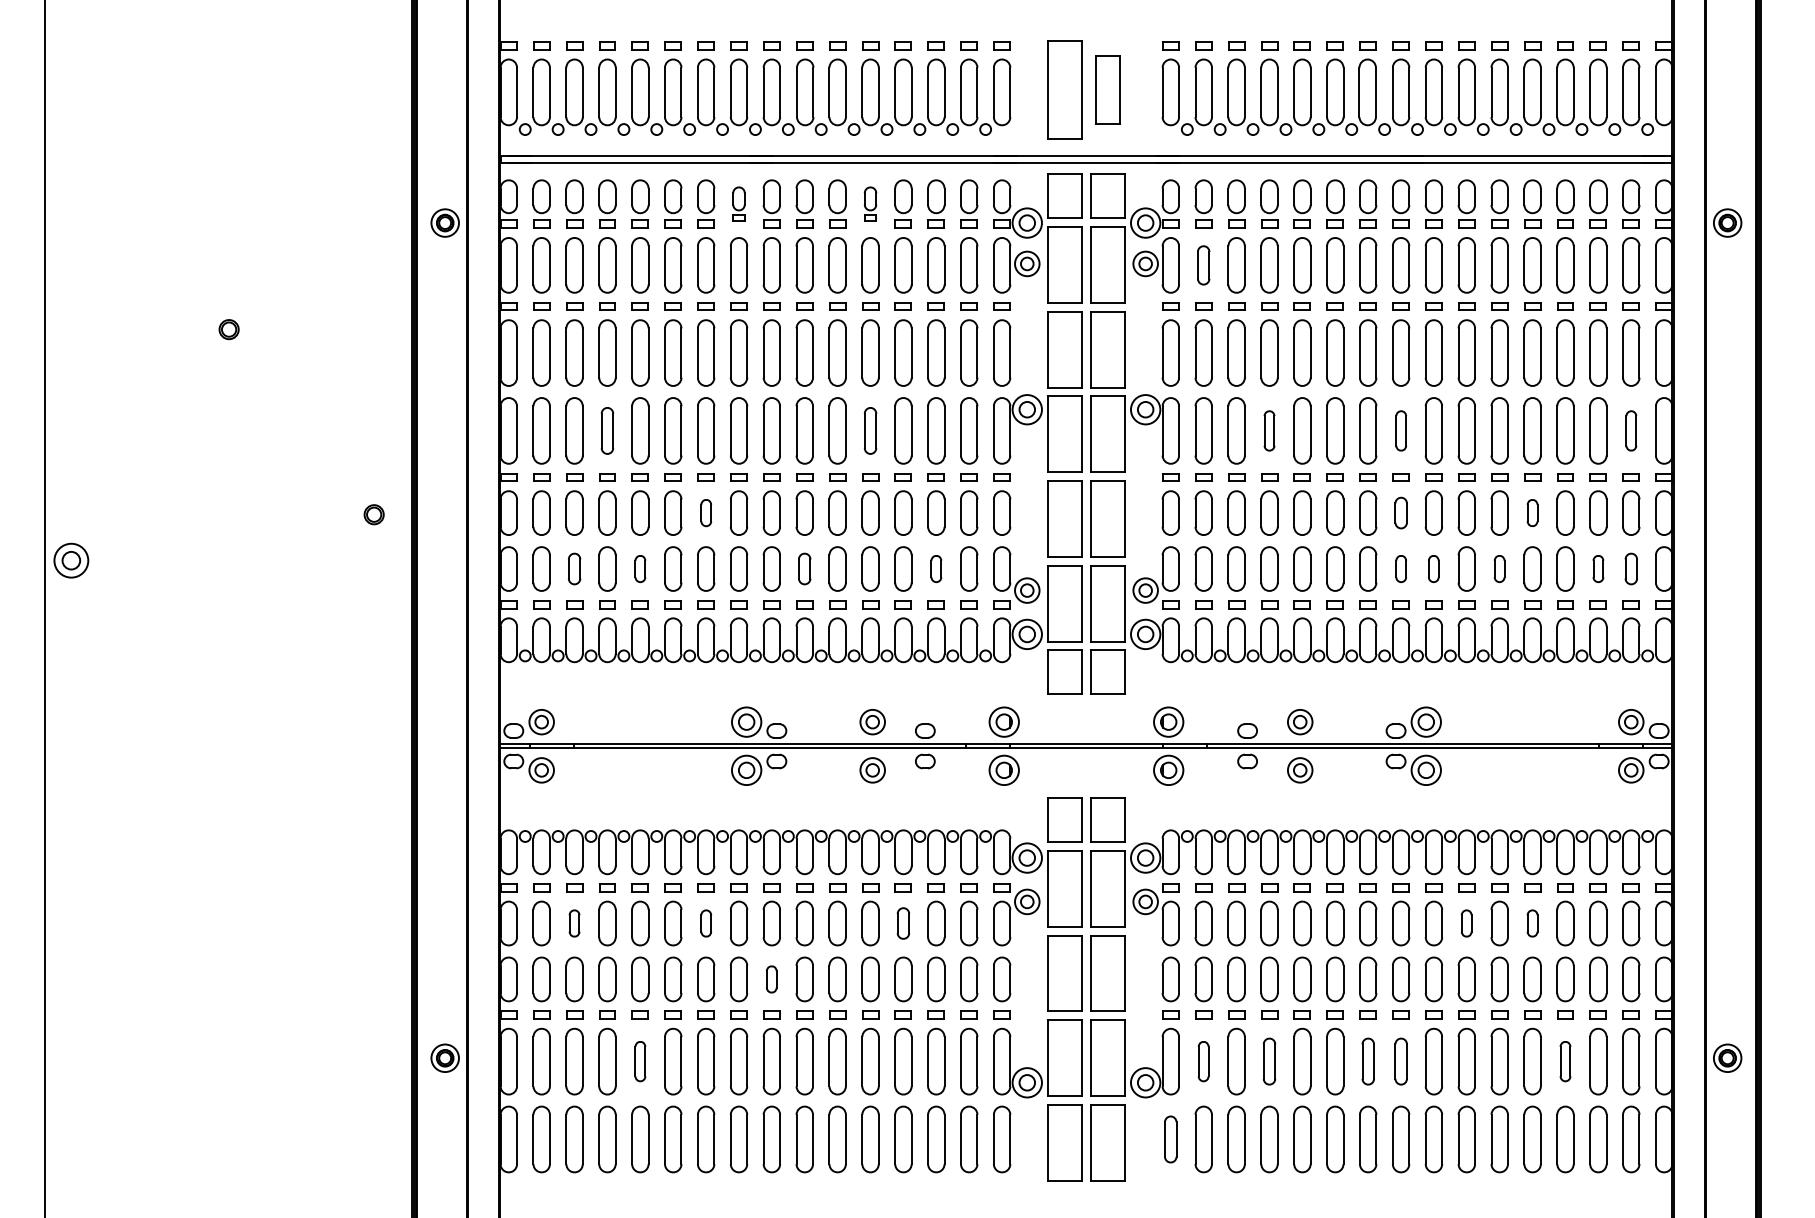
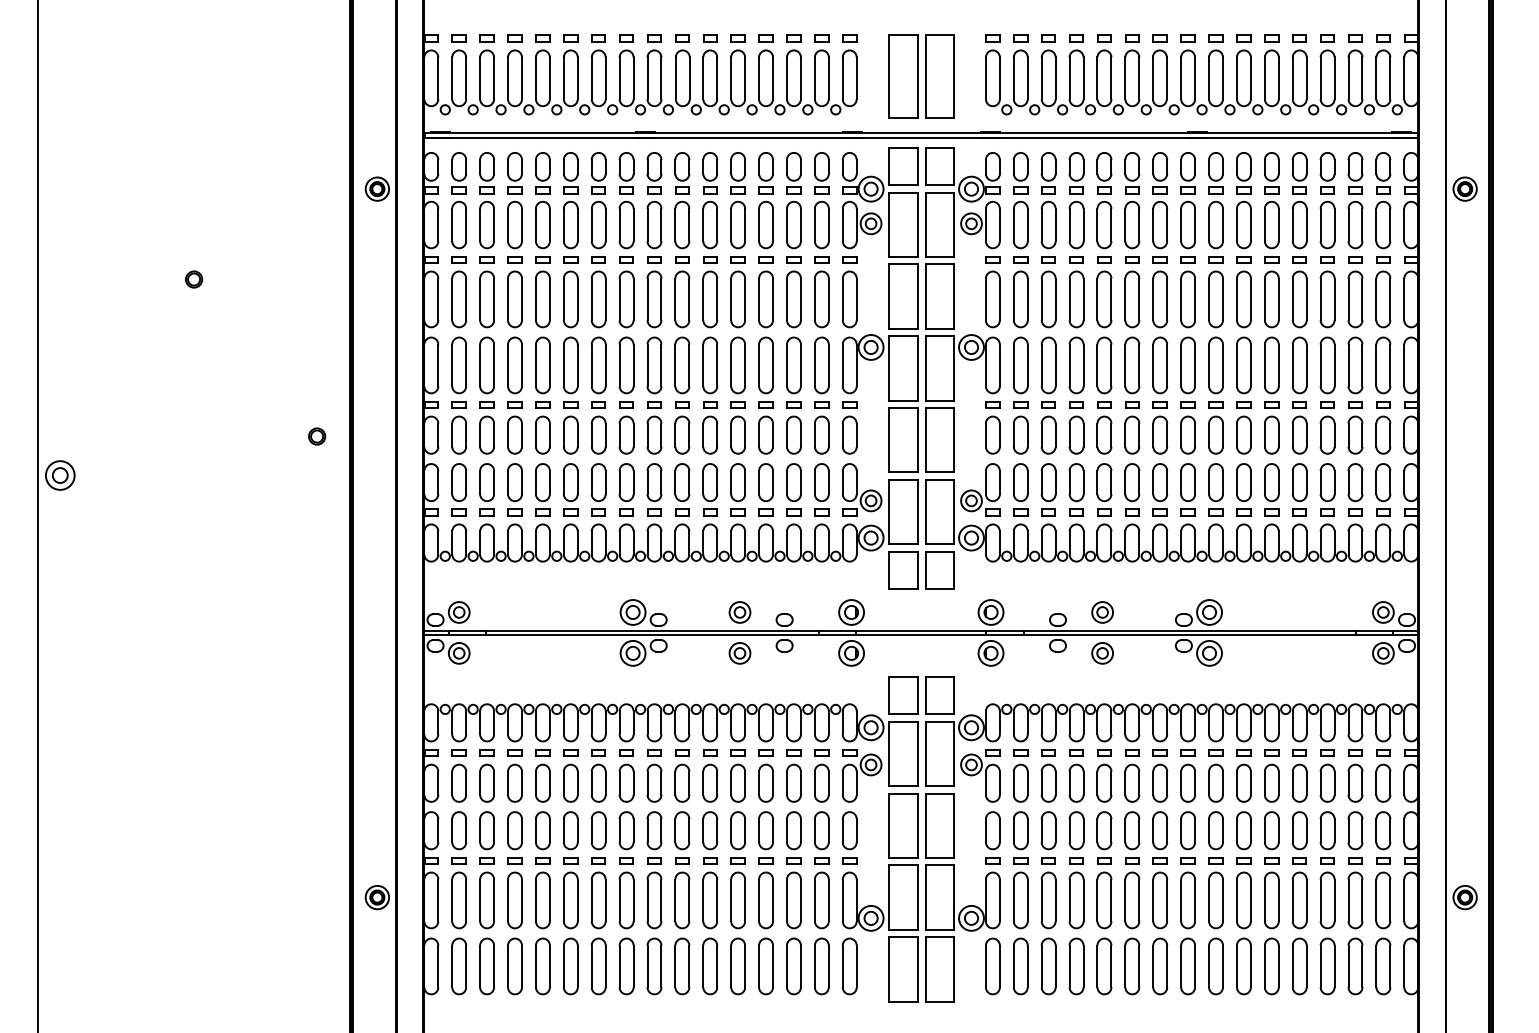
part: (1107, 89) -> (939, 75), size x1.43
part: (738, 203) -> (626, 172), size x1.43
part: (870, 203) -> (738, 172), size x1.43
part: (1203, 265) -> (1020, 225), size x1.43
part: (607, 430) -> (515, 365), size x1.43
part: (870, 430) -> (738, 365), size x1.43
part: (1269, 430) -> (1076, 365), size x1.67
part: (1401, 430) -> (1188, 365), size x1.67
part: (1631, 430) -> (1383, 365), size x1.67
part: (706, 512) -> (599, 434), size x1.67
part: (1401, 512) -> (1188, 434), size x1.43
part: (1532, 512) -> (1299, 434), size x1.67
part: (574, 568) -> (487, 482), size x1.43
part: (640, 568) -> (543, 482), size x1.67
part: (804, 568) -> (682, 482), size x1.43
part: (936, 568) -> (794, 482), size x1.67
part: (1401, 568) -> (1188, 482), size x1.67
part: (1433, 568) -> (1215, 482), size x1.67
part: (1499, 568) -> (1271, 482), size x1.67
part: (1598, 568) -> (1355, 482), size x1.67
part: (1631, 568) -> (1383, 482), size x1.43
part: (574, 923) -> (487, 783), size x1.67
part: (706, 923) -> (599, 783), size x1.67
part: (903, 923) -> (766, 783), size x1.43
part: (1466, 923) -> (1243, 783), size x1.67
part: (1532, 923) -> (1299, 783), size x1.67
part: (771, 979) -> (654, 830), size x1.67
part: (640, 1061) -> (543, 900), size x1.67
part: (1203, 1061) -> (1020, 900), size x1.67
part: (1269, 1061) -> (1076, 900), size x1.43
part: (1368, 1061) -> (1160, 900), size x1.43
part: (1401, 1061) -> (1188, 900), size x1.43
part: (1565, 1061) -> (1327, 900), size x1.67
part: (1170, 1139) -> (992, 966), size x1.43

